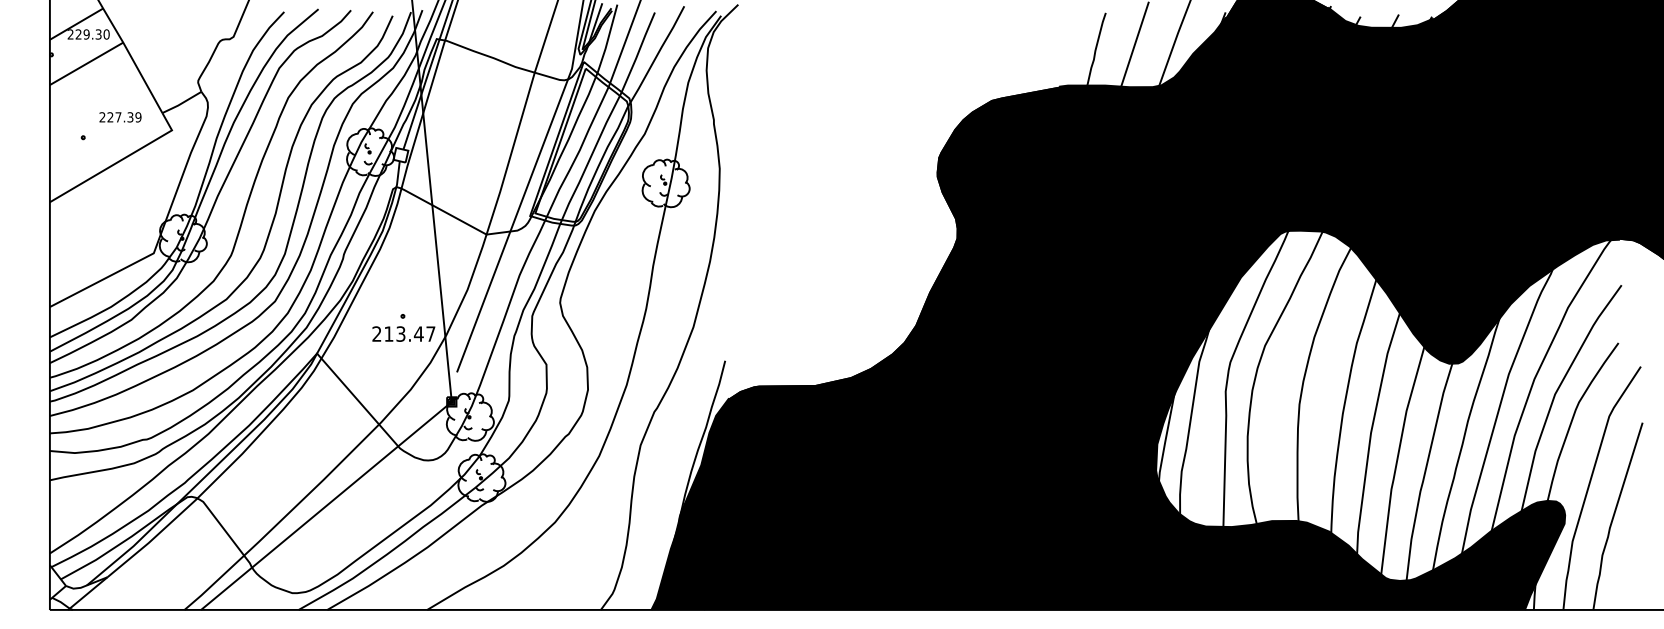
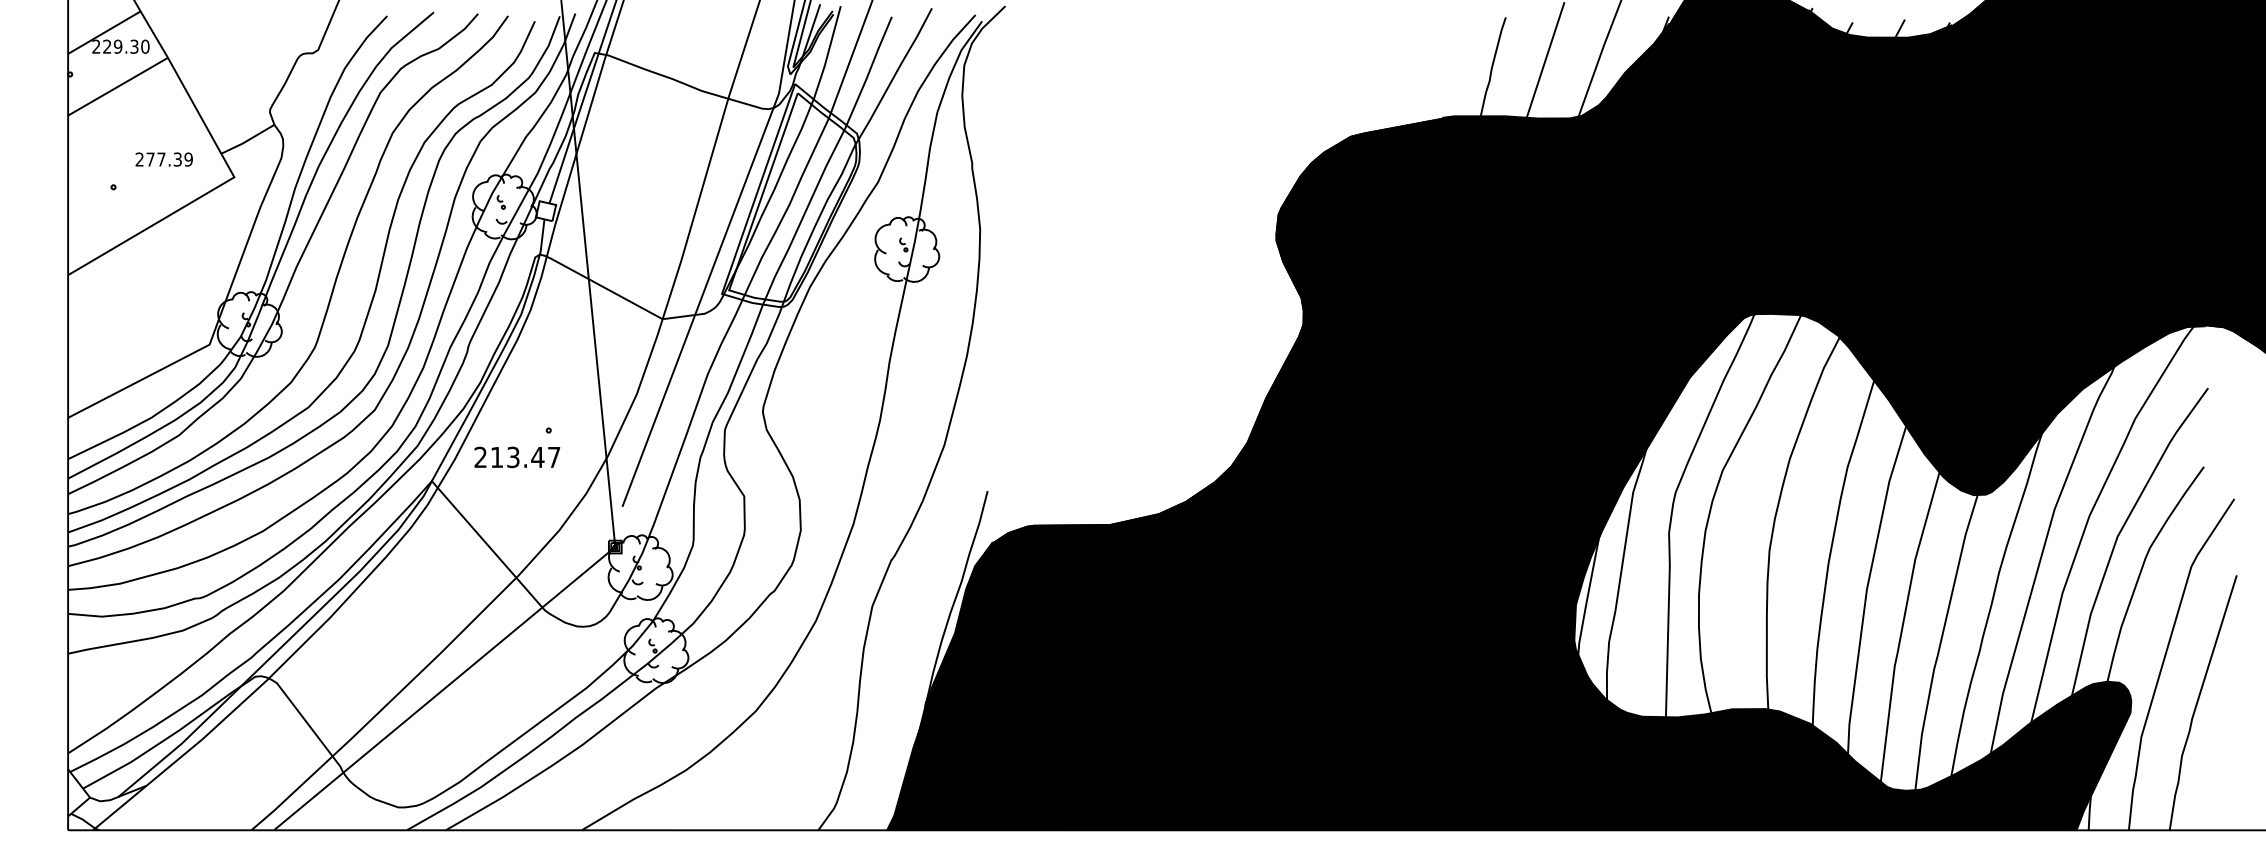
text: (110, 117) -> (150, 159), 227.39 -> 277.39
text: (403, 333) -> (516, 456), moved

